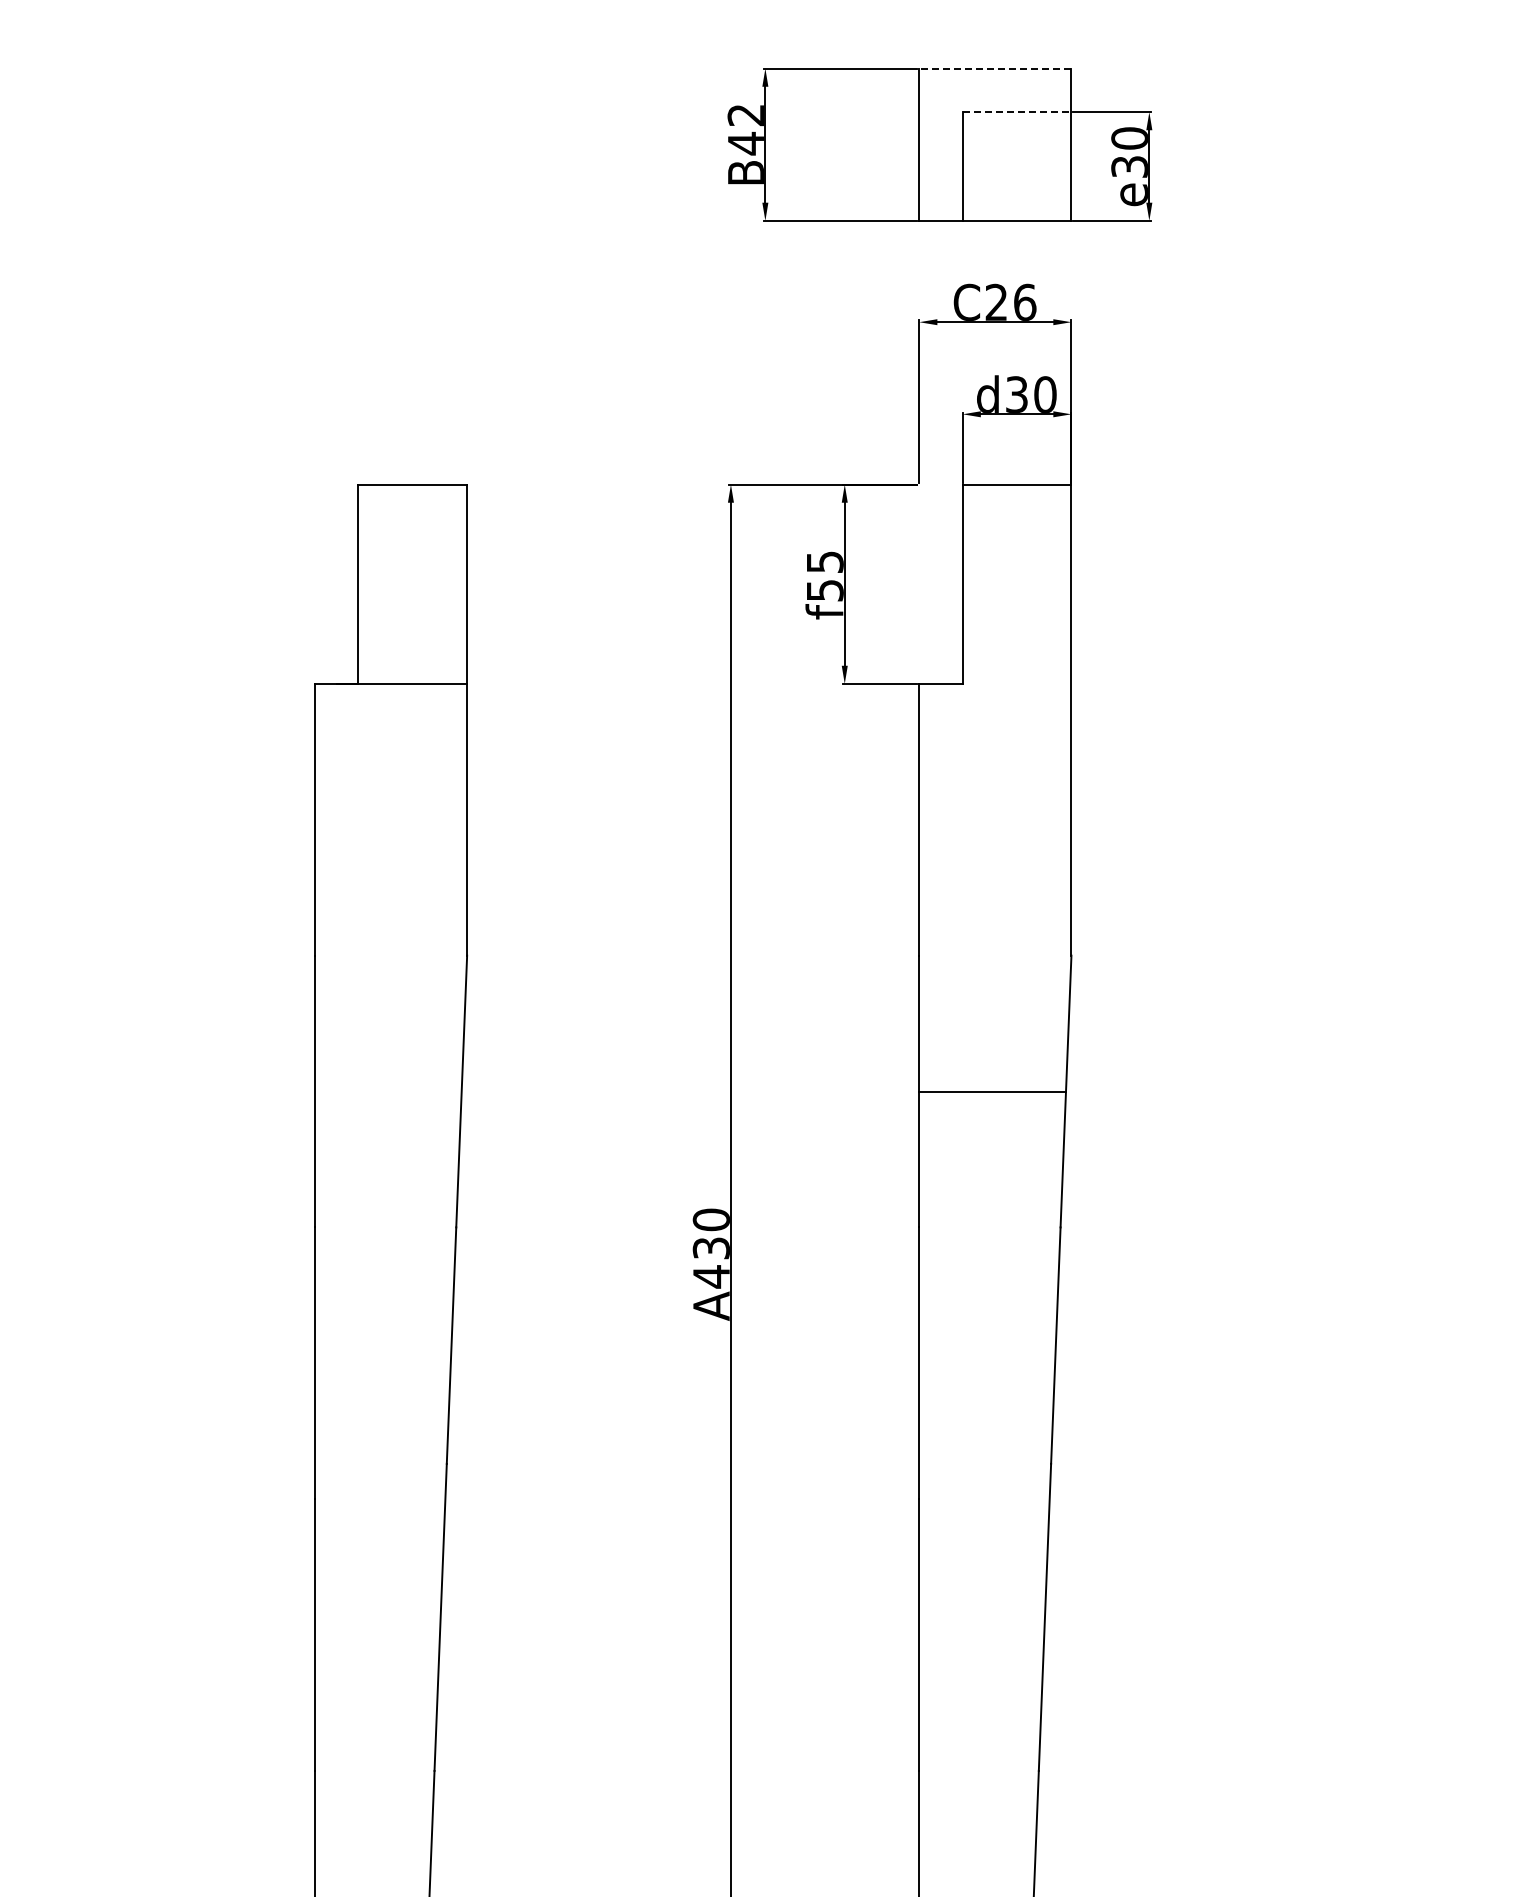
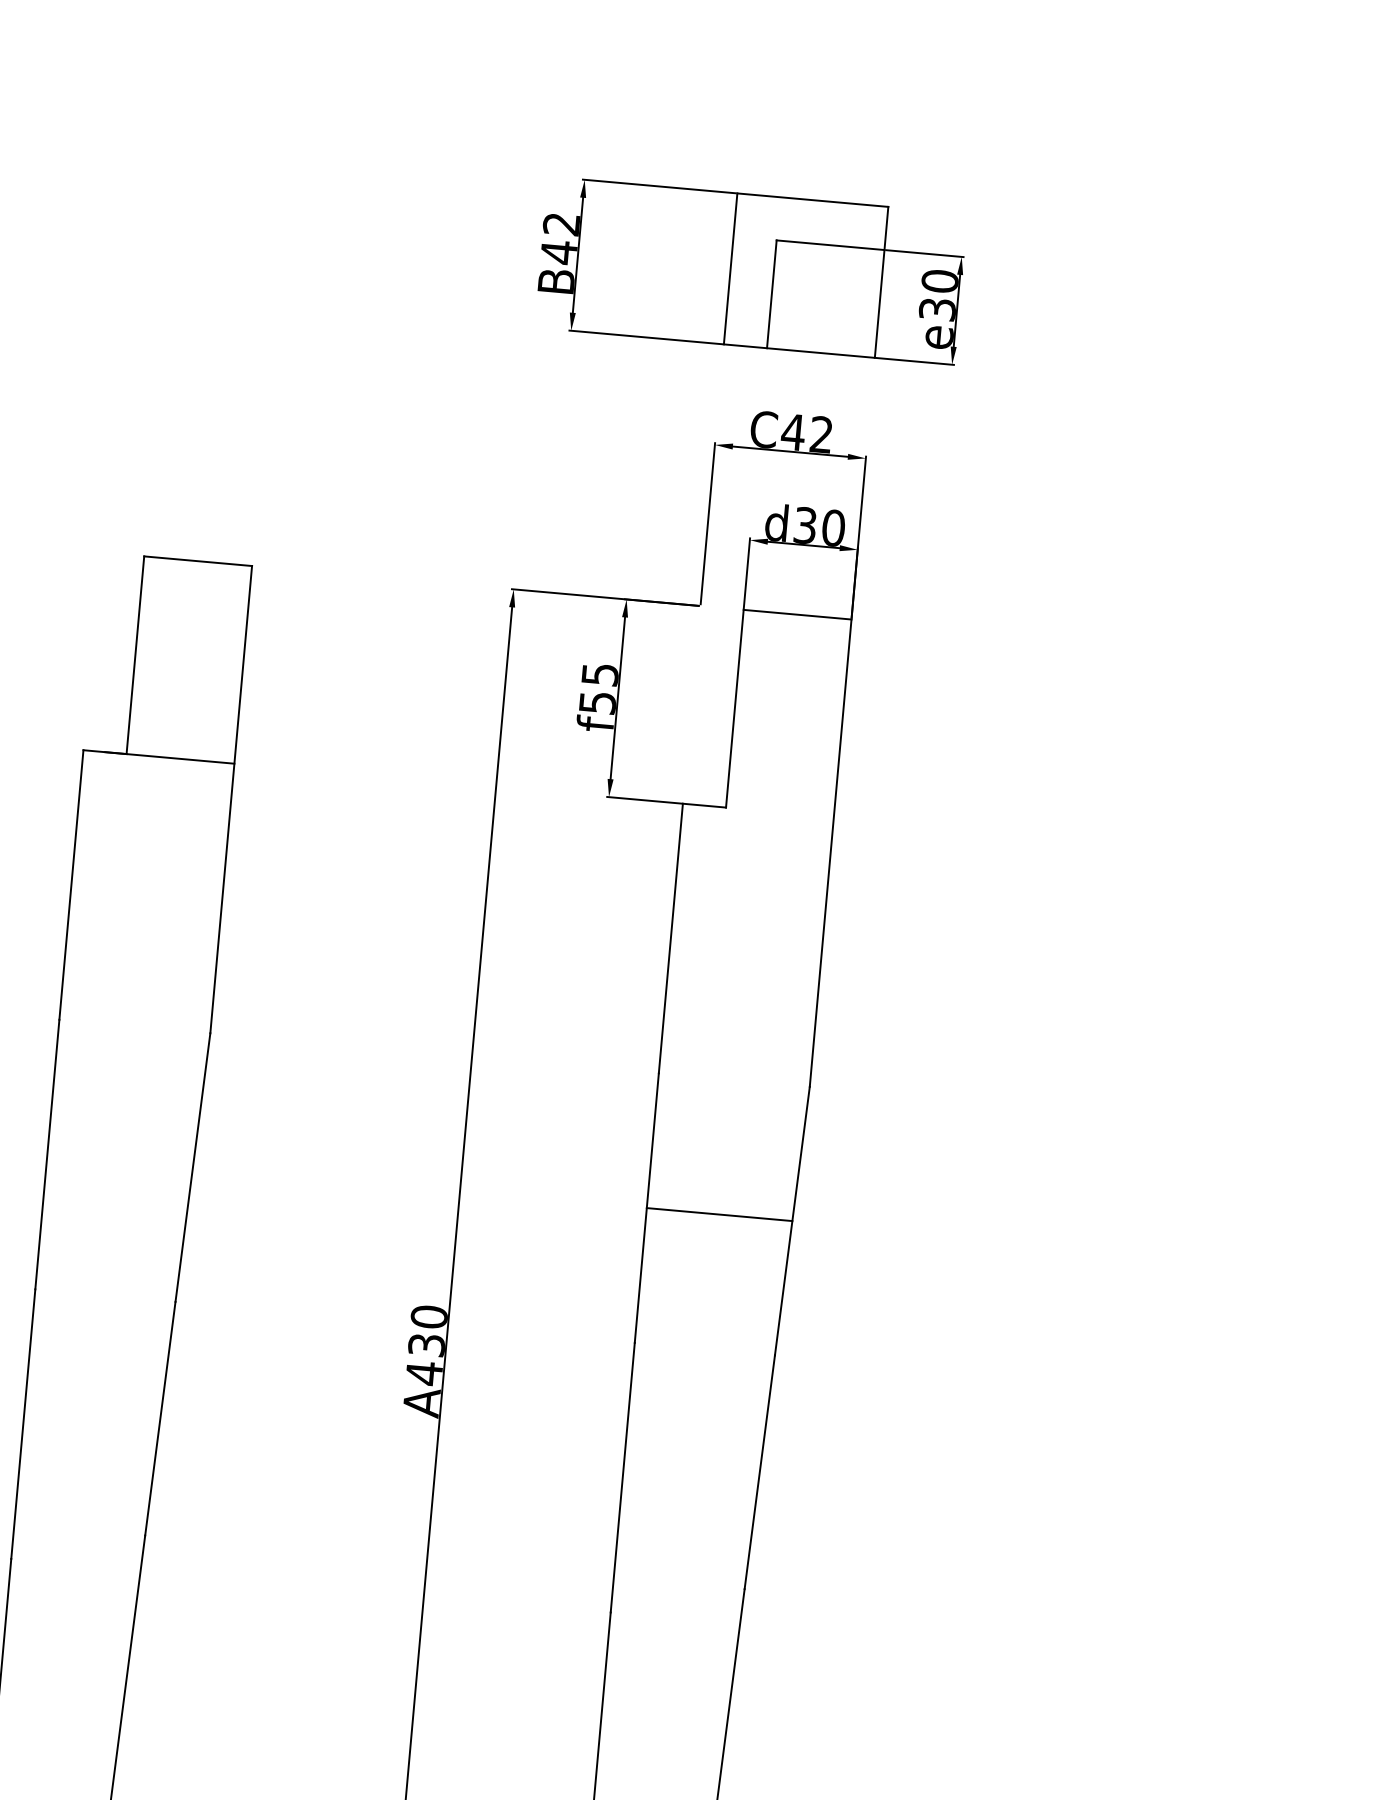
line: (994, 68) -> (812, 199), dashed -> solid
line: (1017, 112) -> (830, 245), dashed -> solid
text: (1010, 301) -> (807, 432), C26 -> C42

